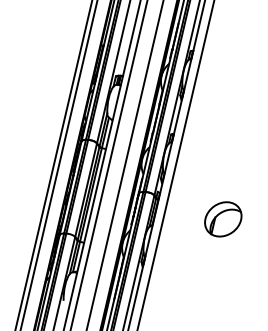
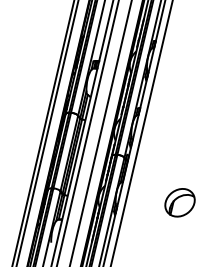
part: (223, 219) -> (180, 202), moved

